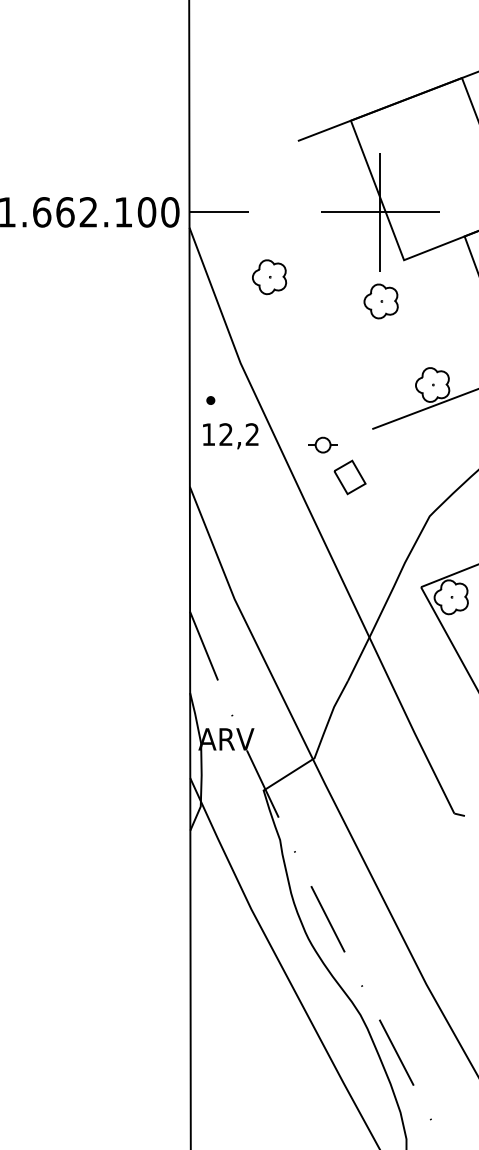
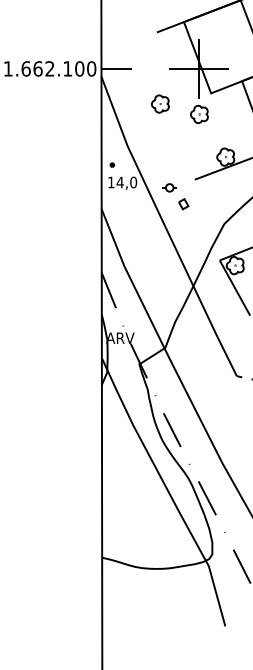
part: (269, 276) -> (160, 103), moved
text: (238, 434) -> (126, 182), 12,2 -> 14,0
part: (350, 475) -> (183, 203), size x0.6

